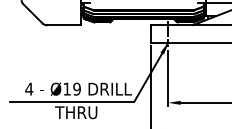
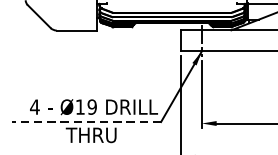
line: (71, 101) -> (85, 121), solid -> dashed

